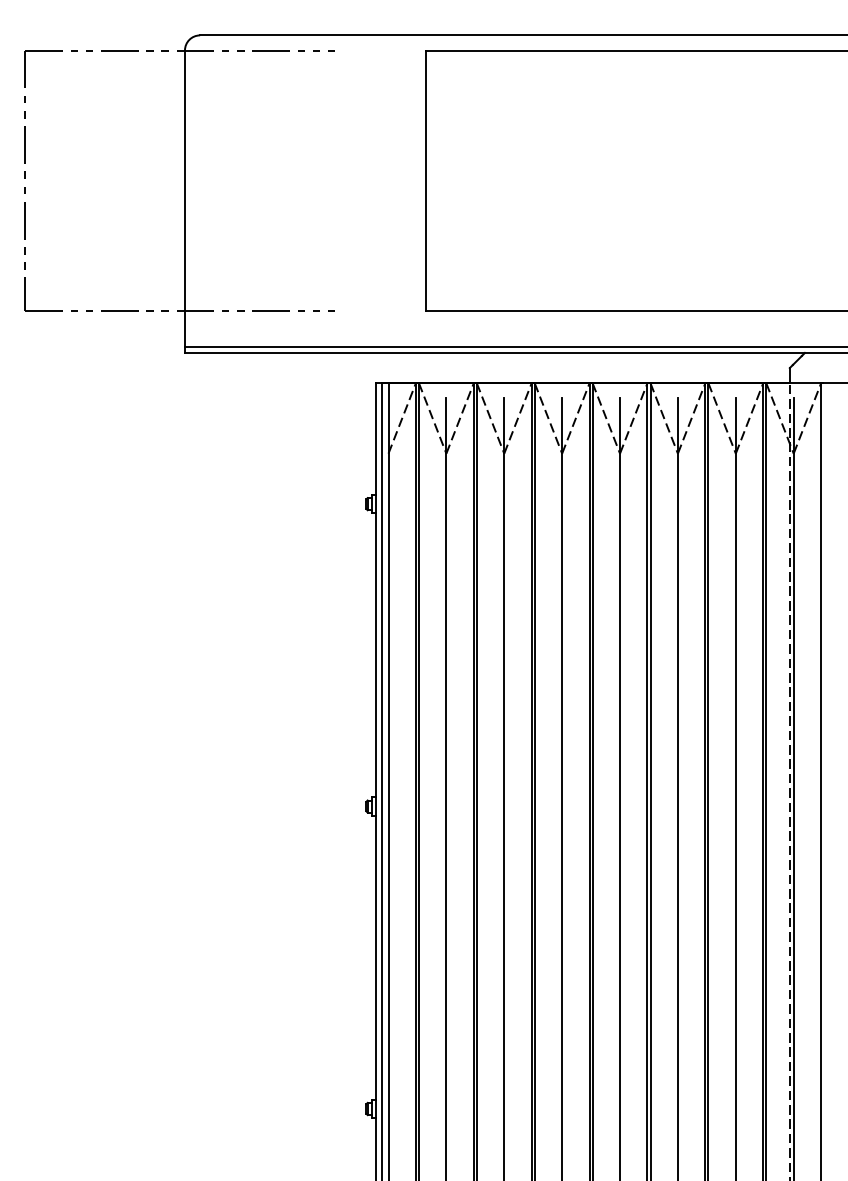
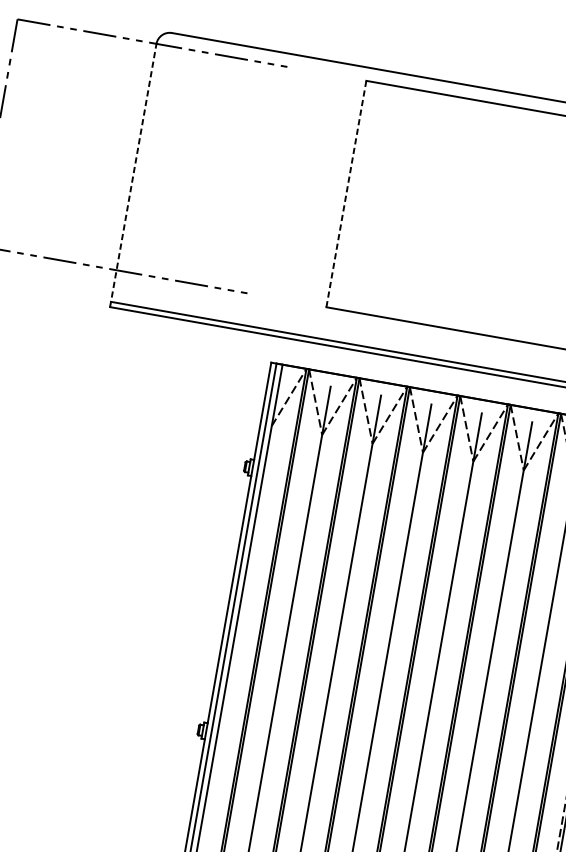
line: (426, 181) -> (346, 194), solid -> dashed
line: (184, 201) -> (132, 175), solid -> dashed

